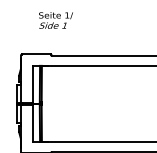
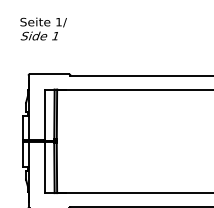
text: (55, 20) -> (42, 29), moved

